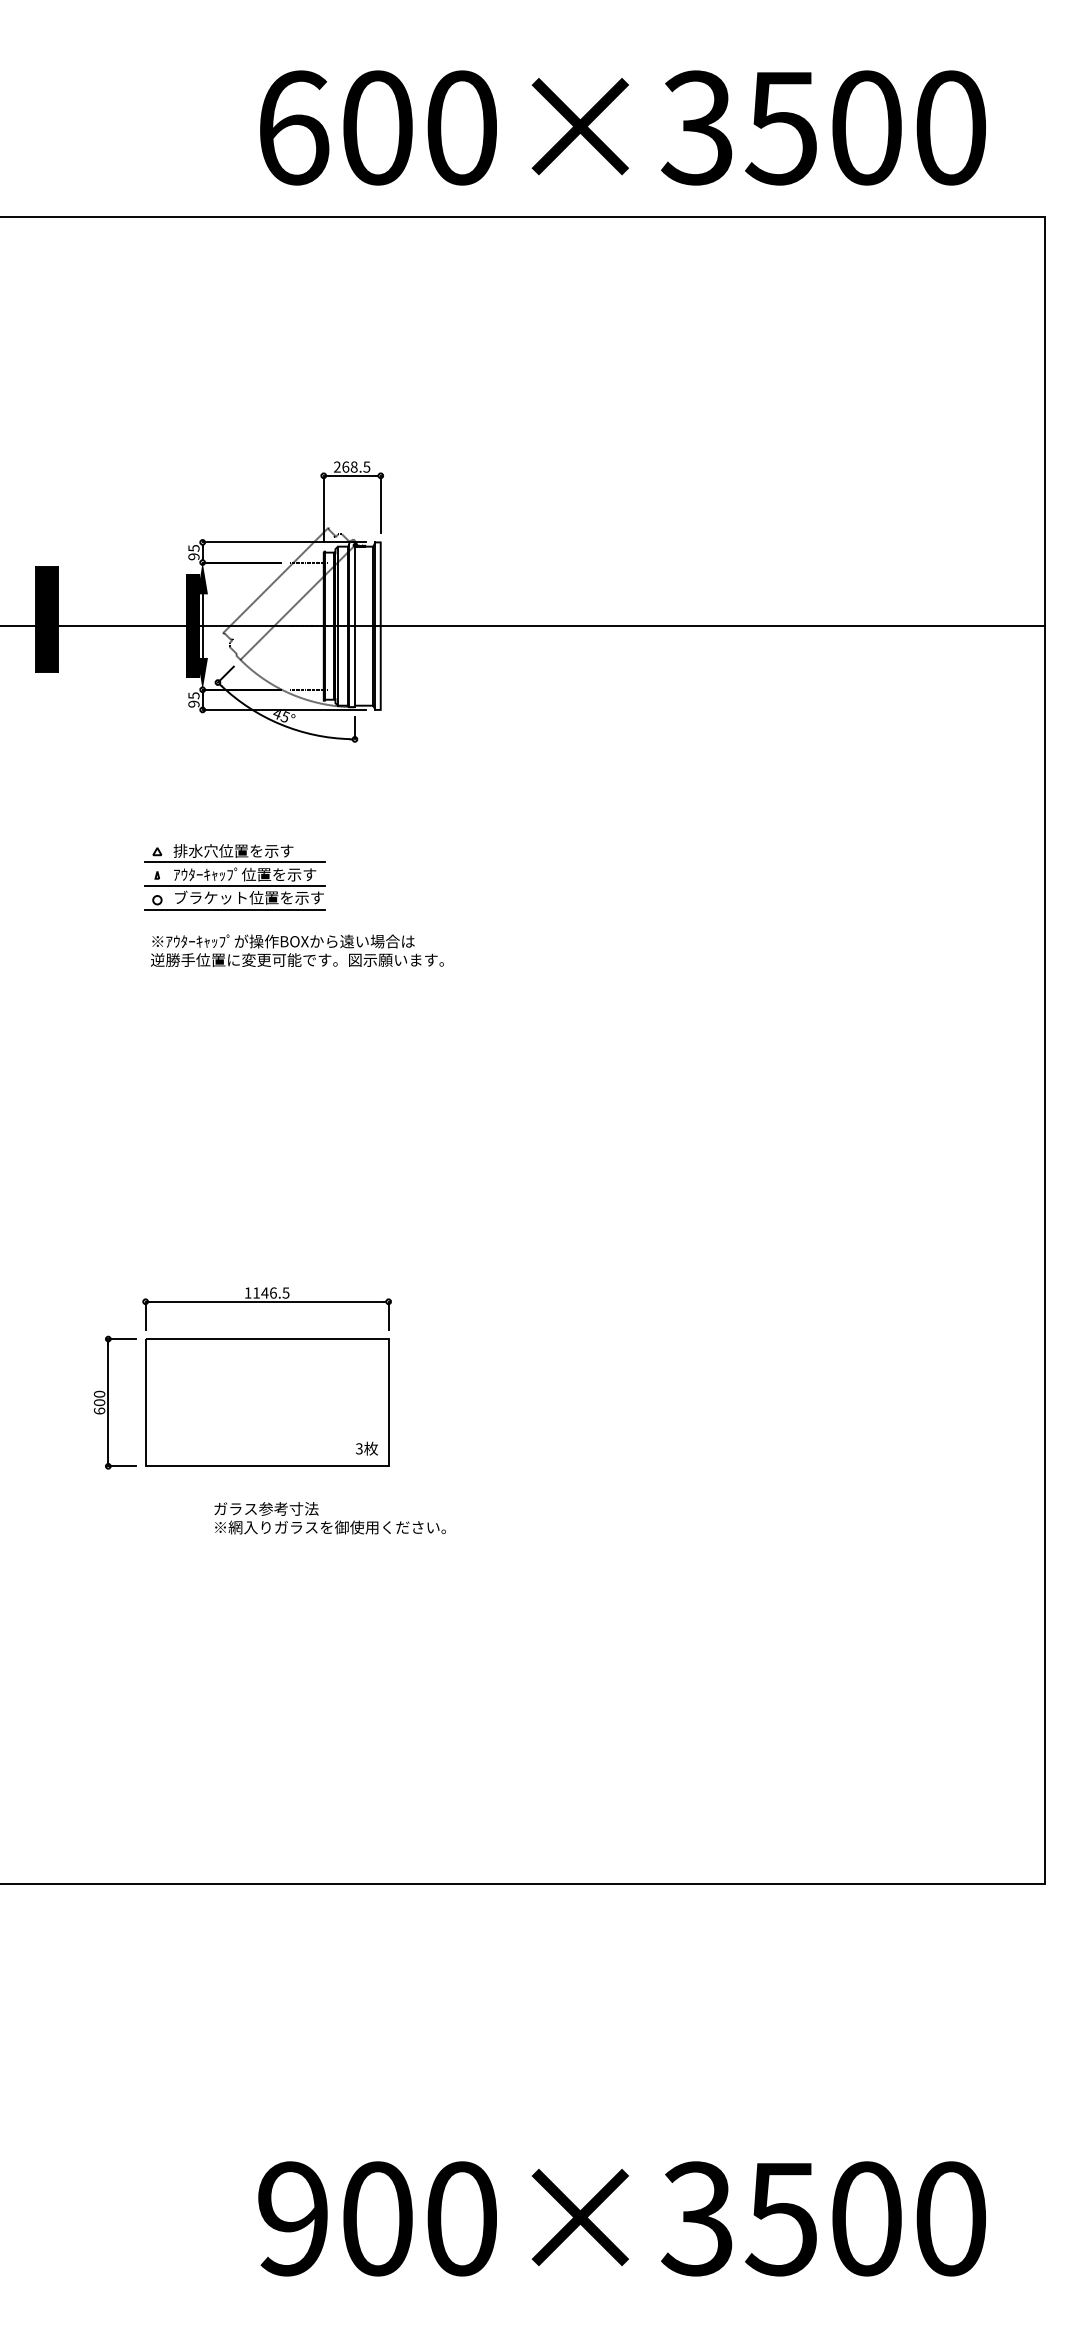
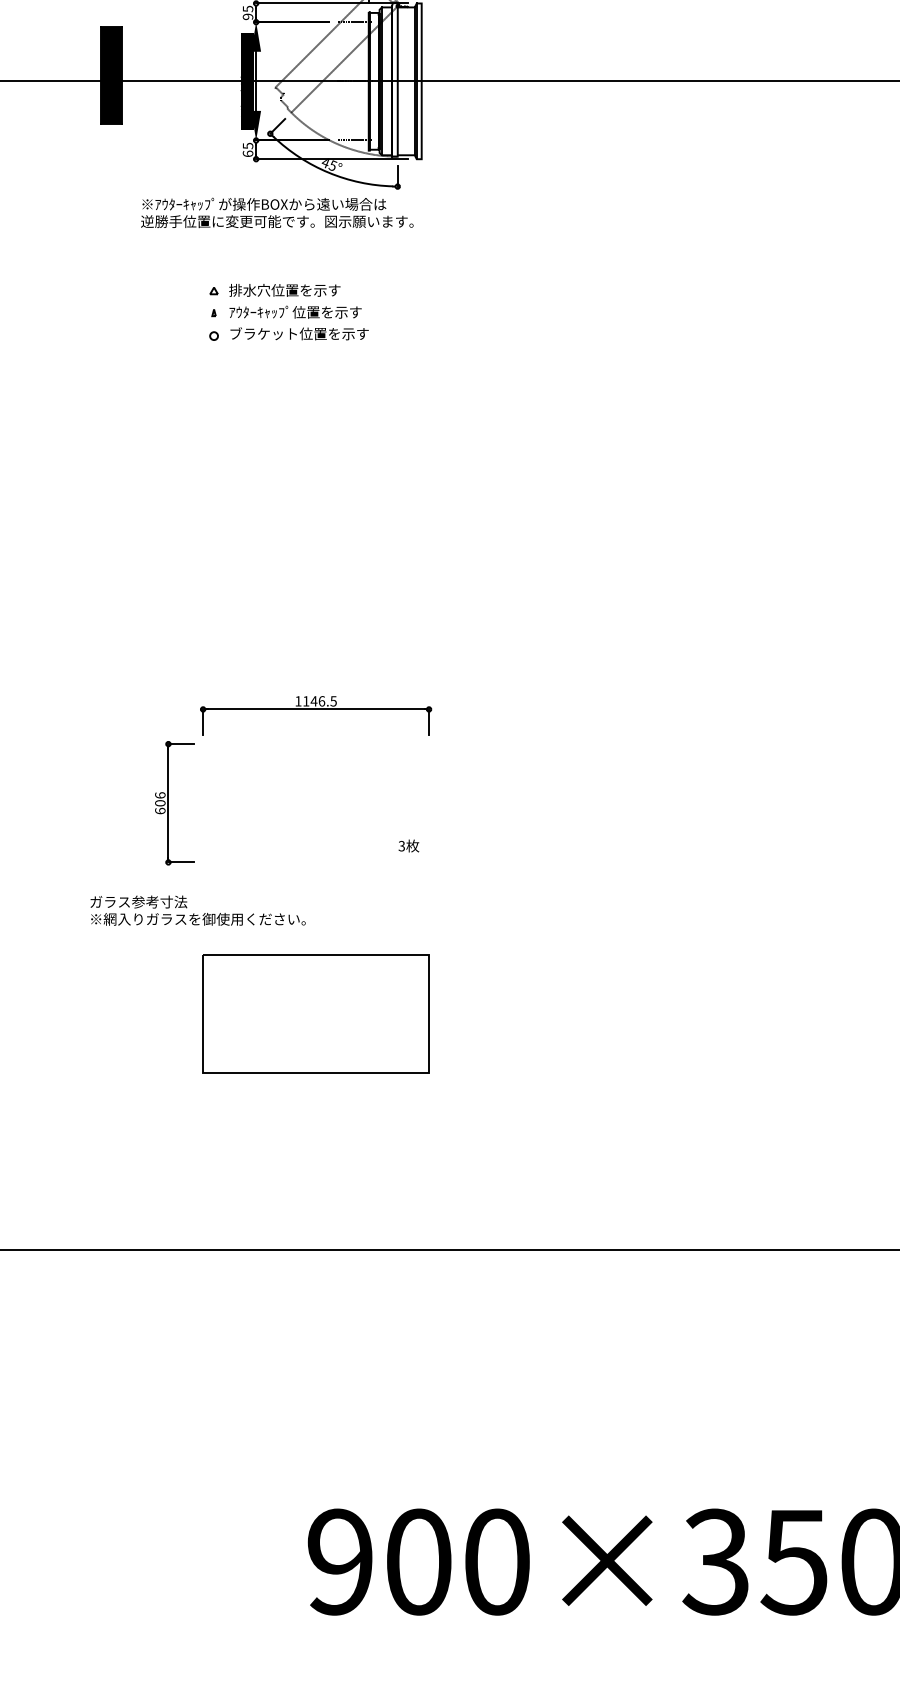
text: (193, 703) -> (247, 153), 95 -> 65
line: (234, 861) -> (285, 300), removed
line: (234, 886) -> (285, 323), removed
line: (234, 909) -> (285, 344), removed
text: (297, 950) -> (277, 212), moved
text: (99, 1393) -> (160, 794), 600 -> 606
part: (267, 1402) -> (316, 1014), moved
text: (329, 1518) -> (197, 910), moved

